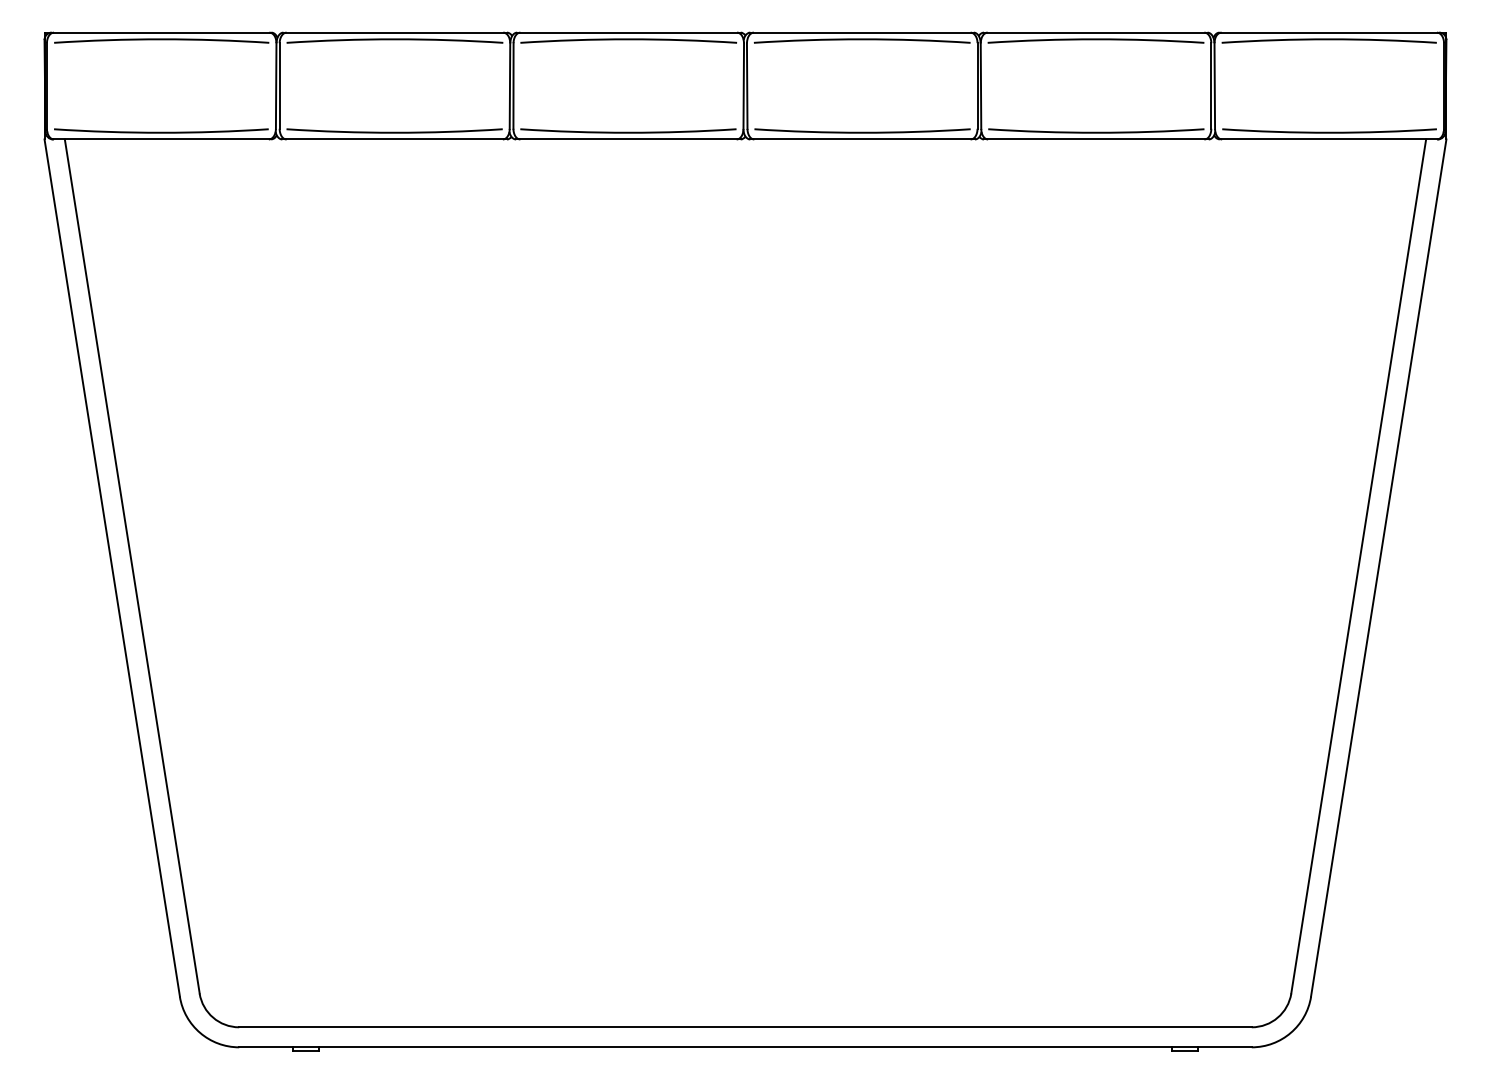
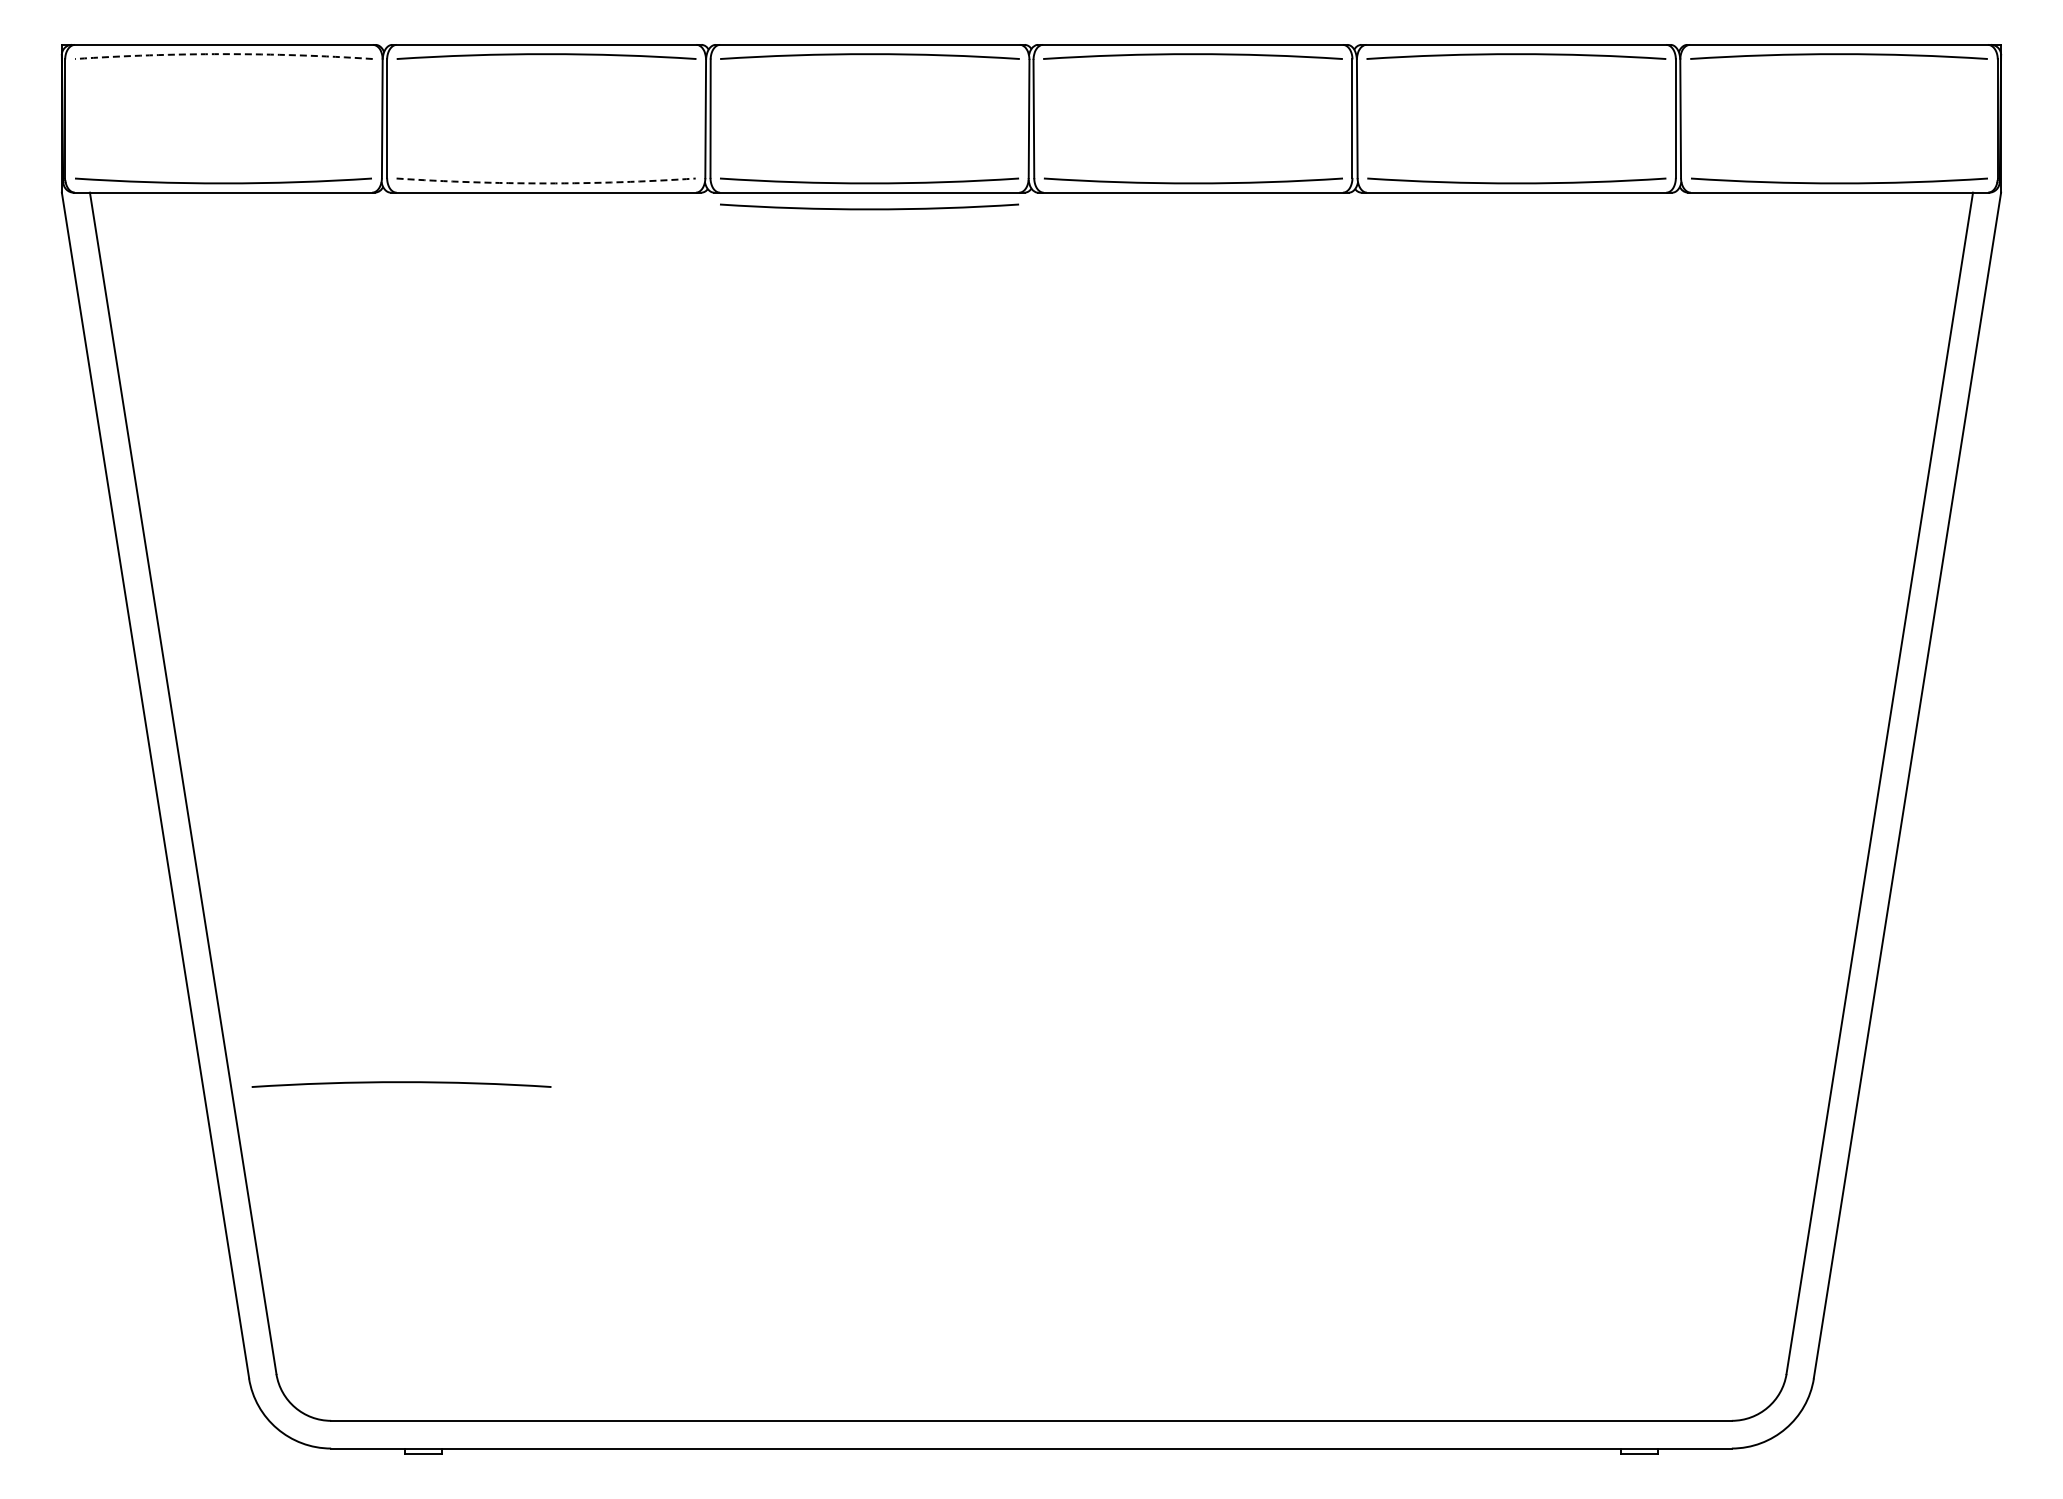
arc: (161, 39) -> (223, 54), solid -> dashed
arc: (394, 132) -> (546, 183), solid -> dashed
arc: (628, 150) -> (869, 208), added
arc: (290, 783) -> (401, 1083), added

